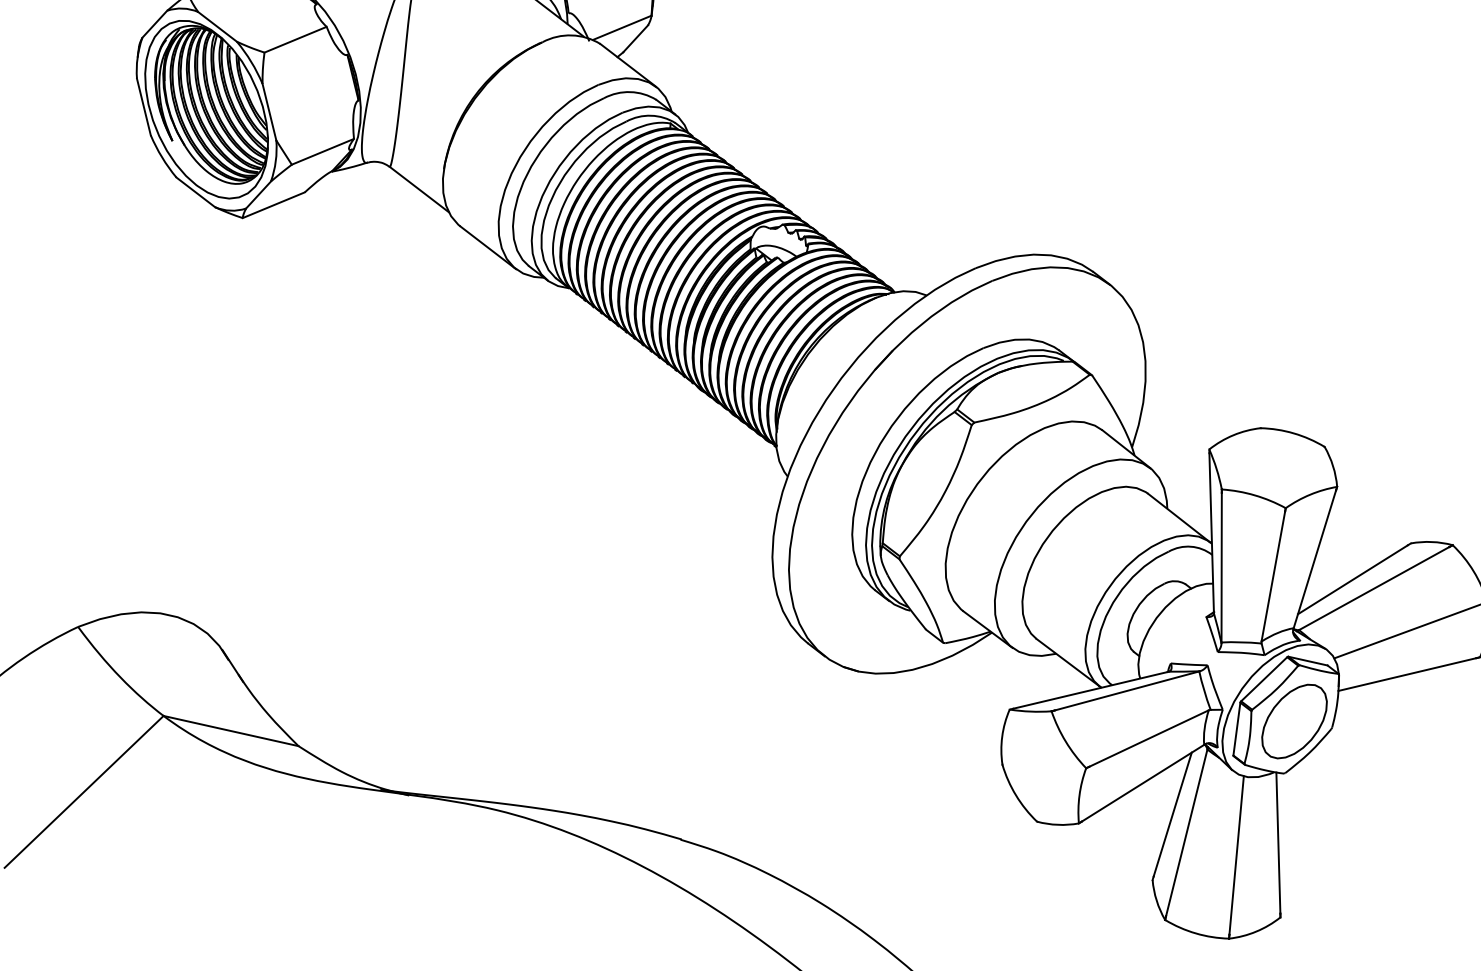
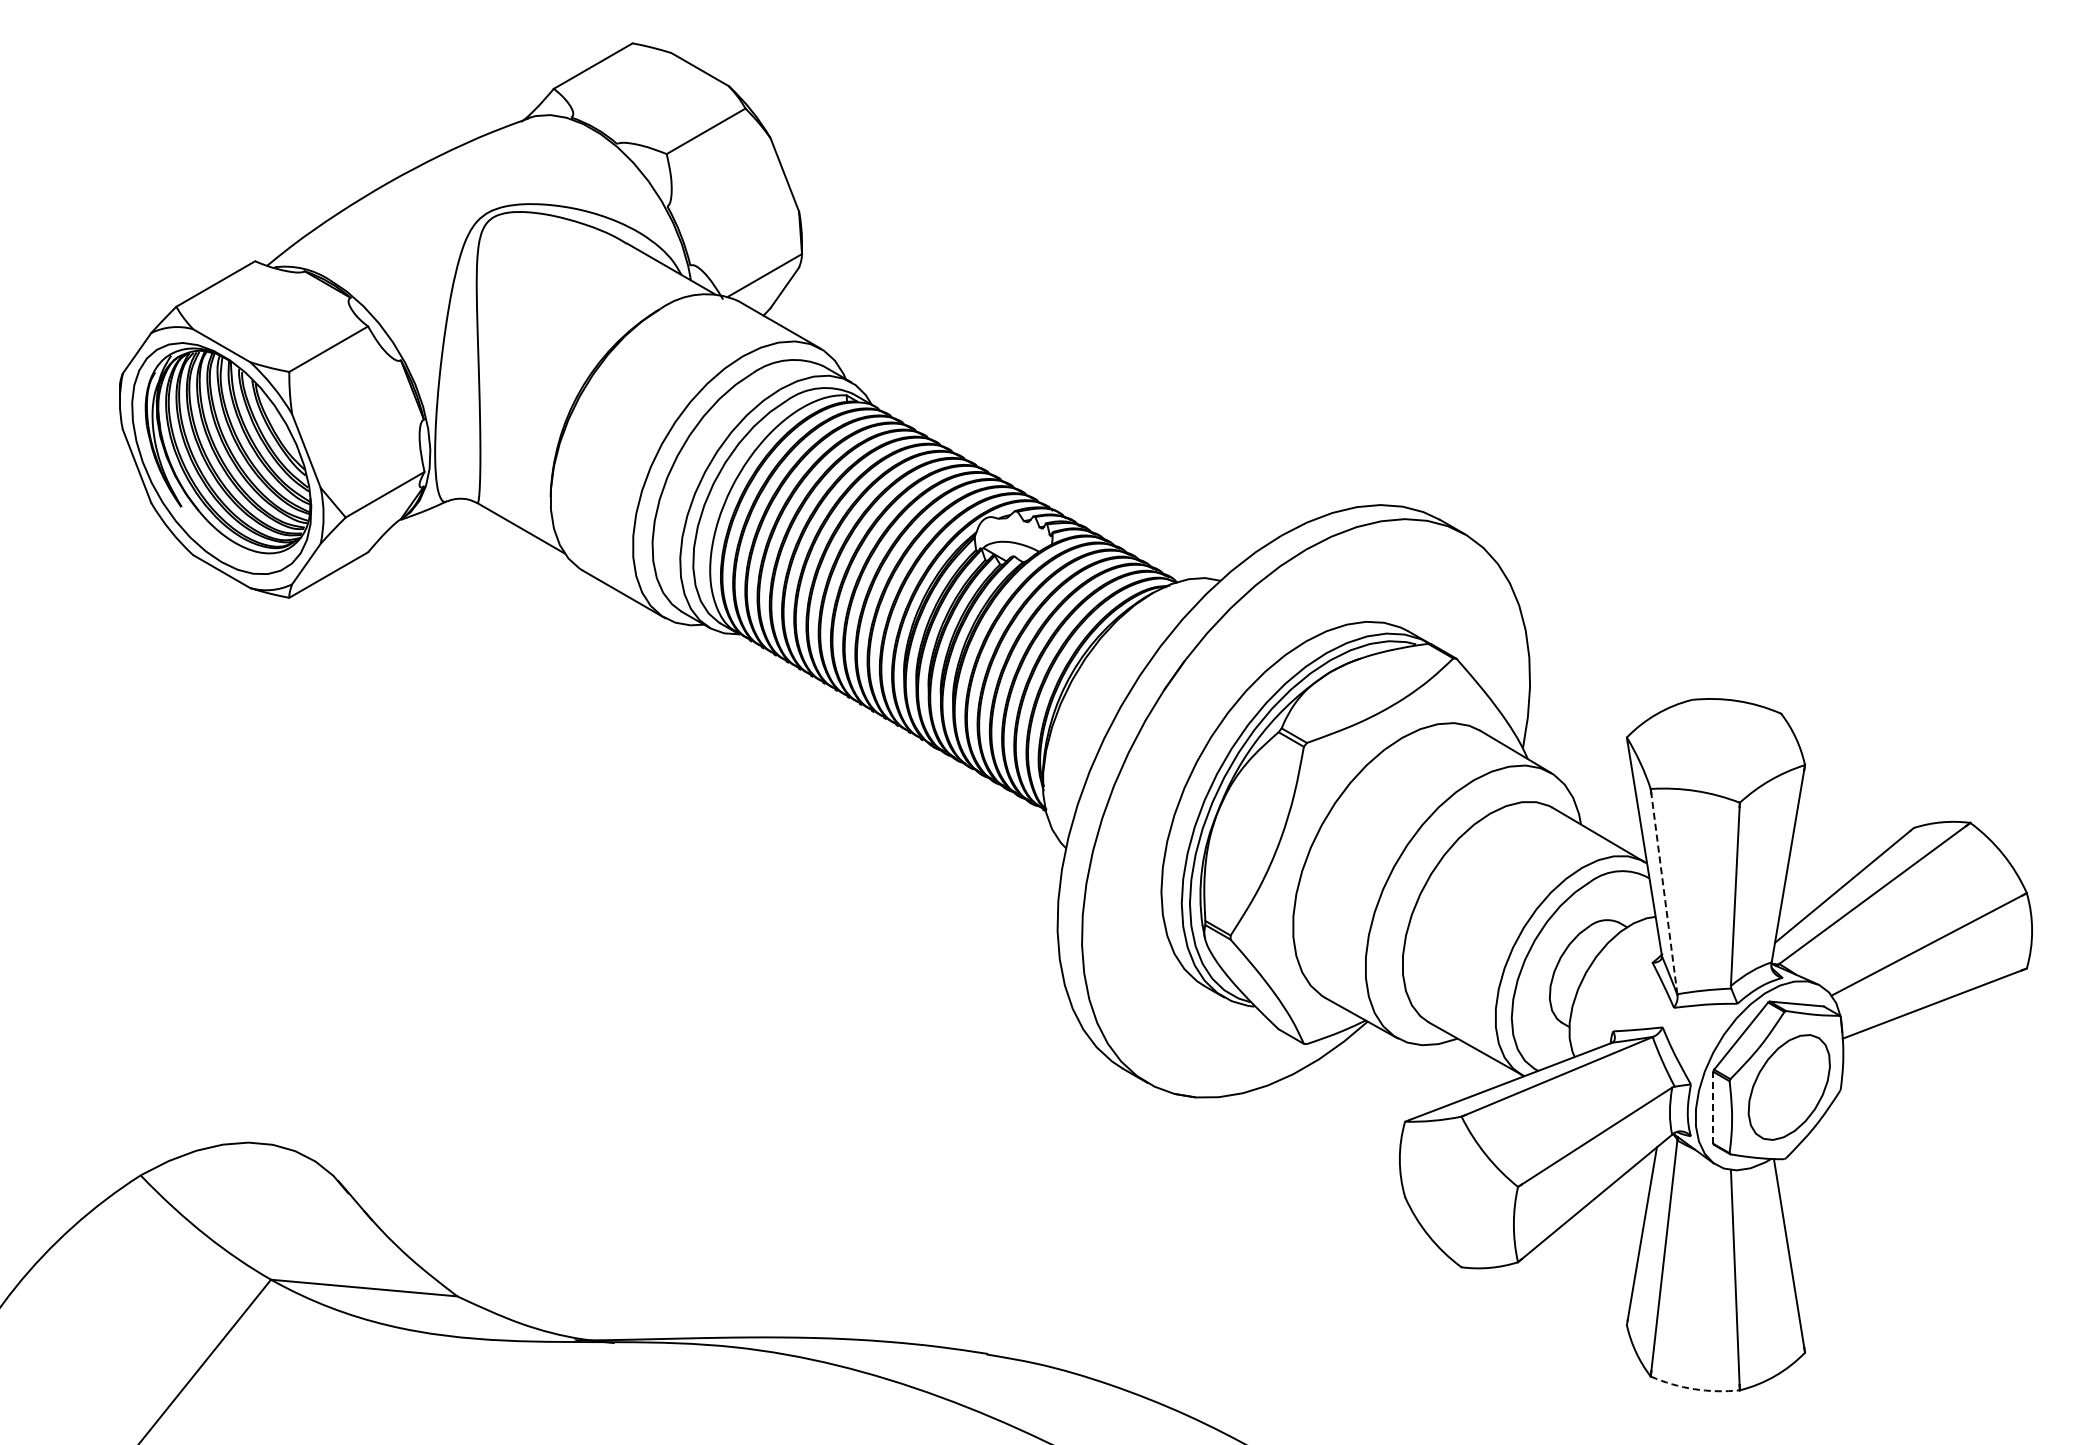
line: (1221, 567) -> (1664, 893), solid -> dashed
line: (1237, 728) -> (1713, 1107), solid -> dashed
arc: (1195, 933) -> (1694, 1389), solid -> dashed

